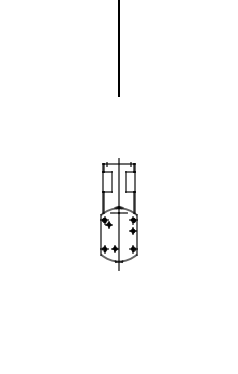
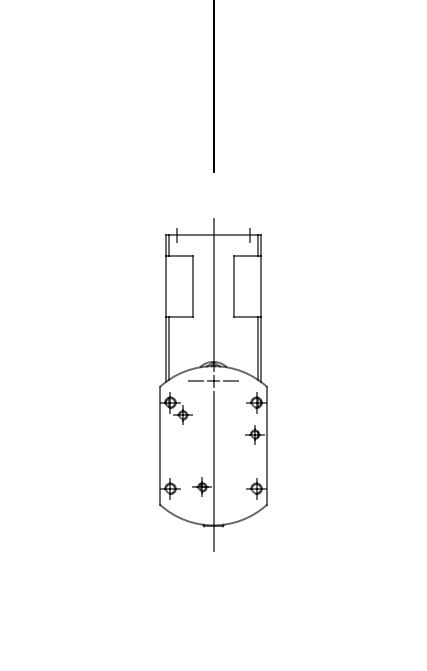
part: (118, 214) -> (212, 384), size x1.67

